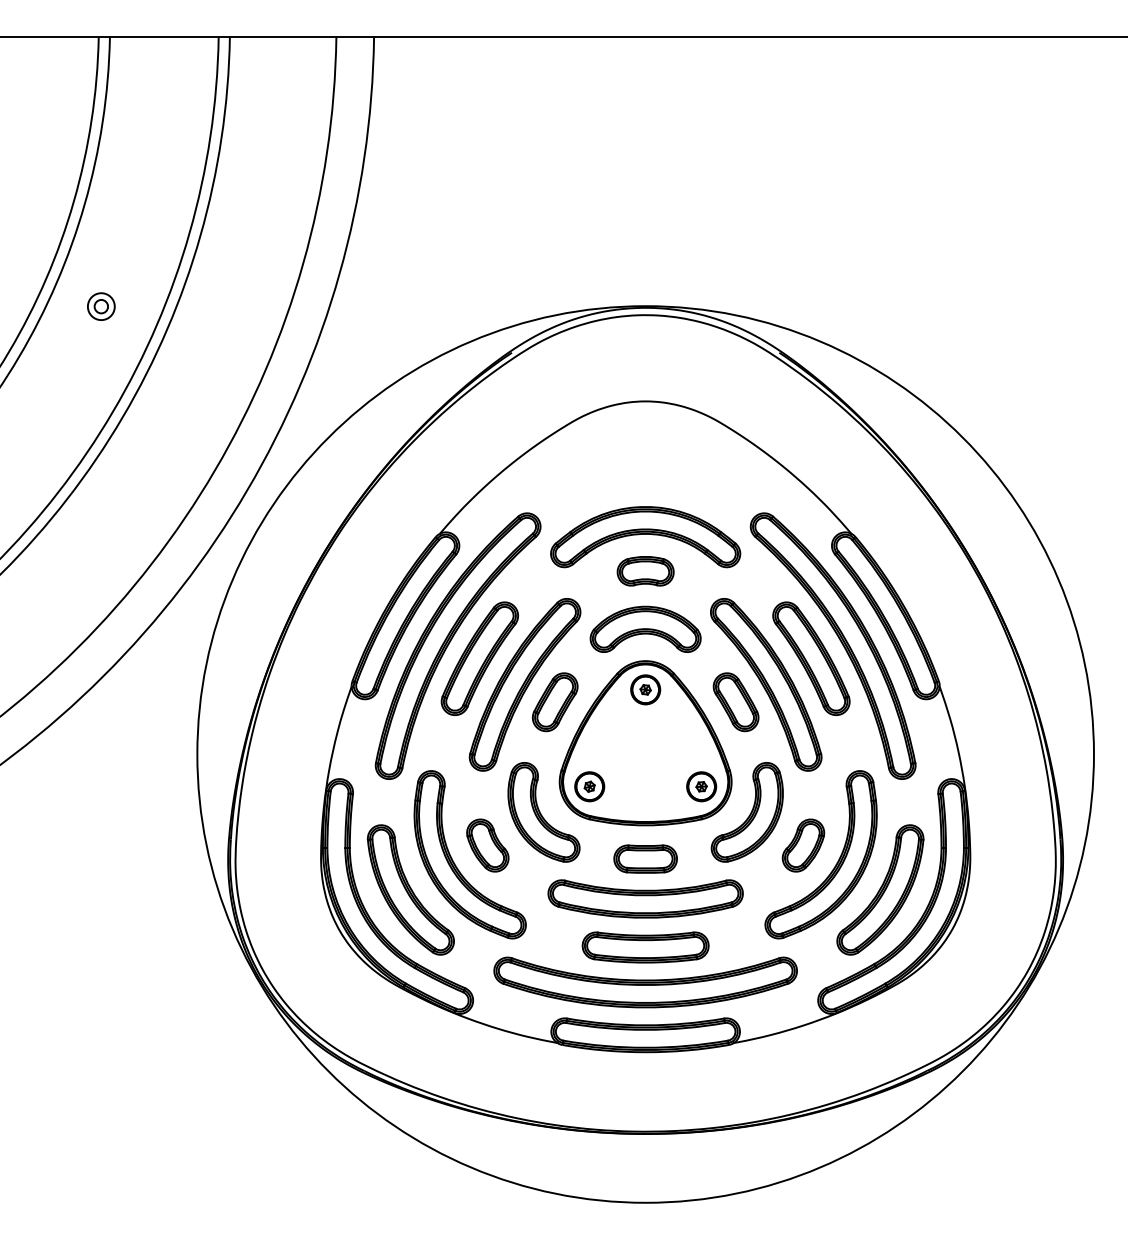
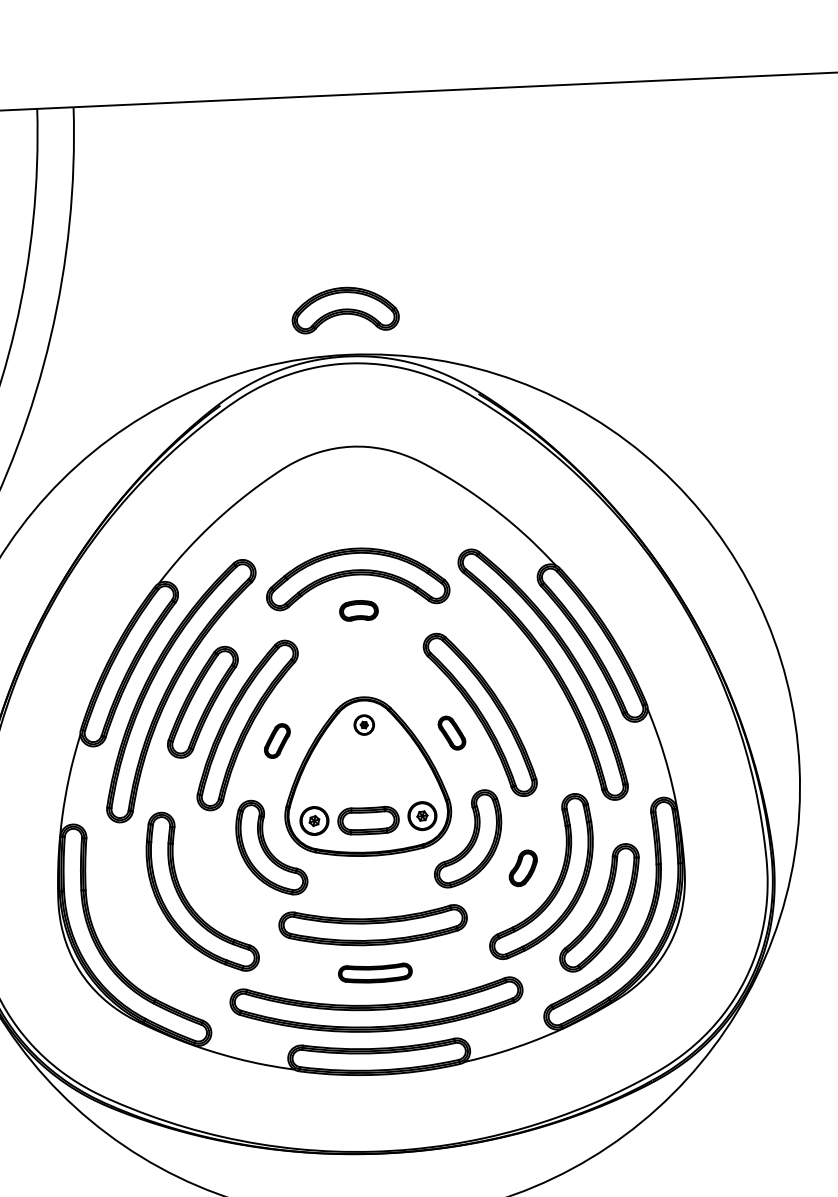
part: (645, 571) -> (358, 610), size x0.7
part: (645, 628) -> (345, 308), moved
part: (811, 658) -> (522, 687), removed
part: (645, 689) -> (364, 724), size x0.7
part: (554, 702) -> (276, 741), size x0.6
part: (735, 702) -> (451, 733), size x0.6
part: (487, 845) -> (218, 882), removed
part: (803, 845) -> (523, 868), size x0.7
part: (645, 858) -> (368, 820), moved
part: (410, 889) -> (146, 927), removed
part: (645, 947) -> (375, 973), size x0.6

